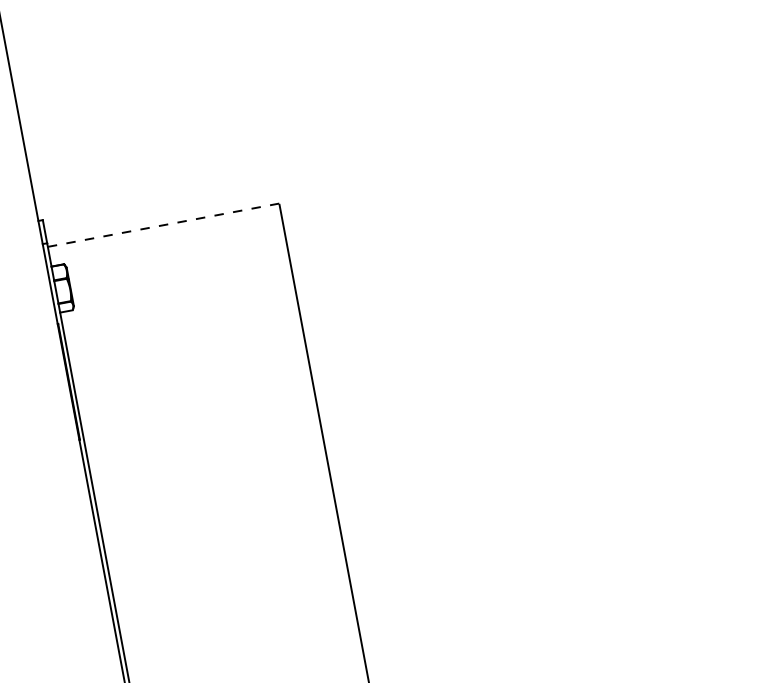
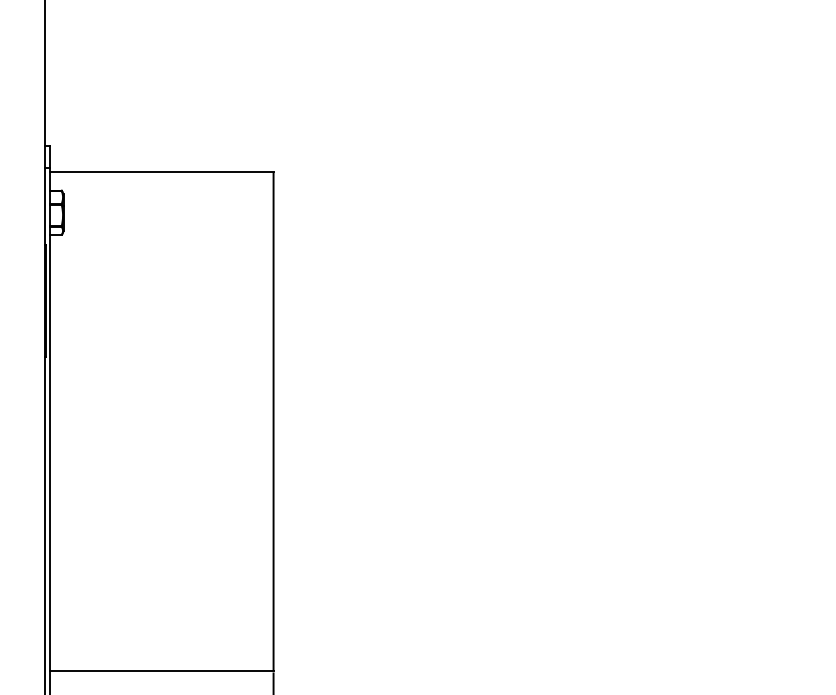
line: (164, 225) -> (162, 171), dashed -> solid

